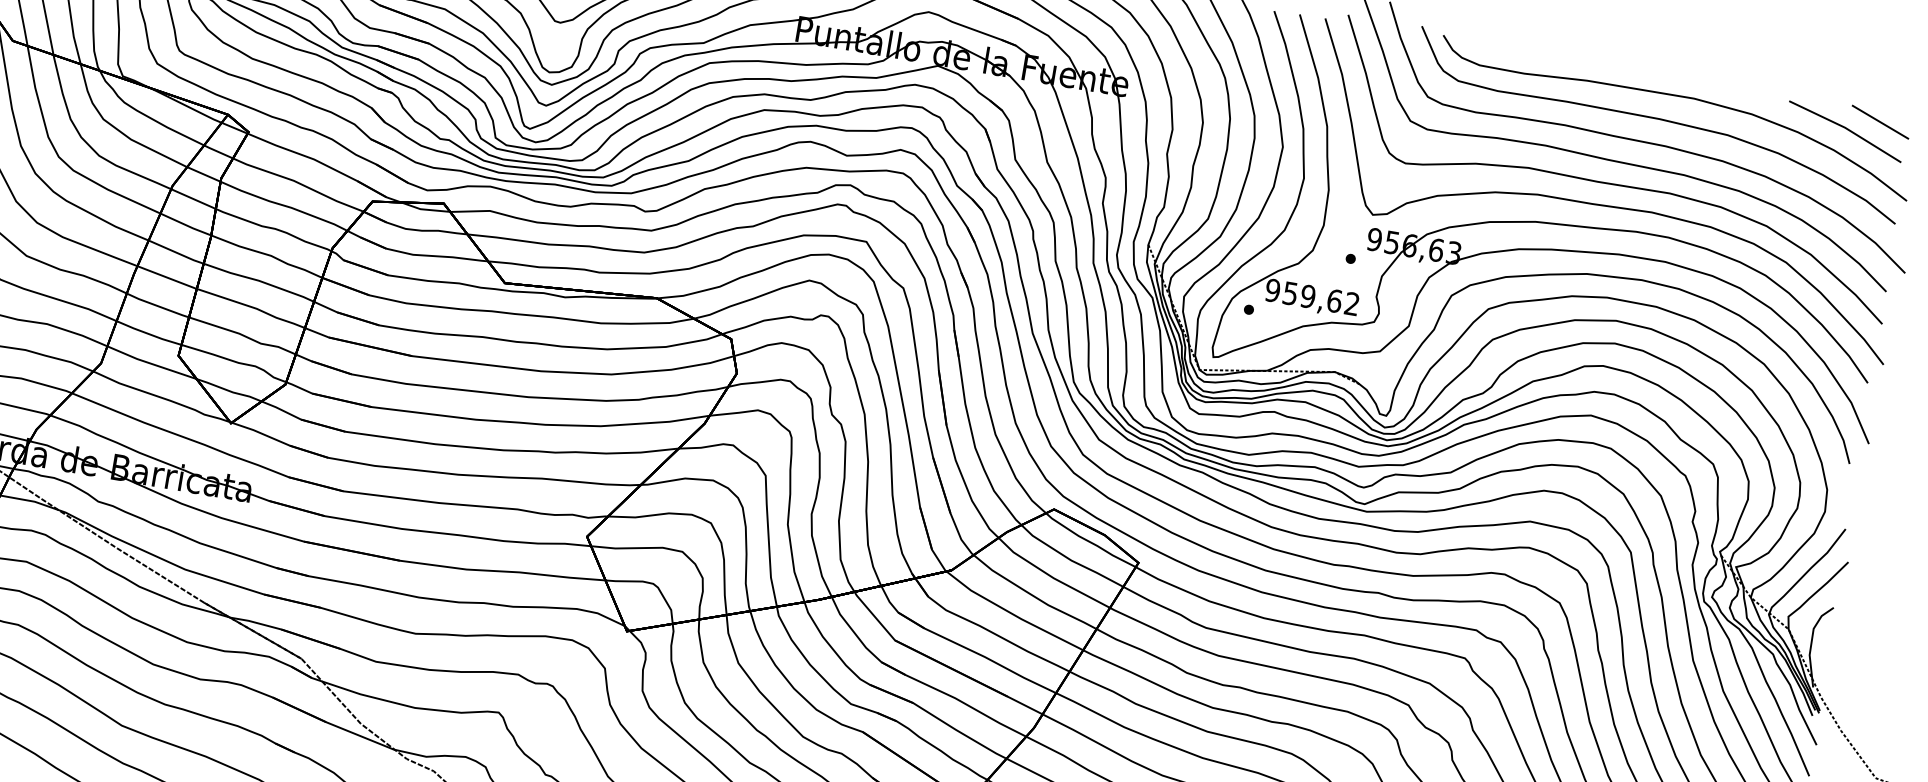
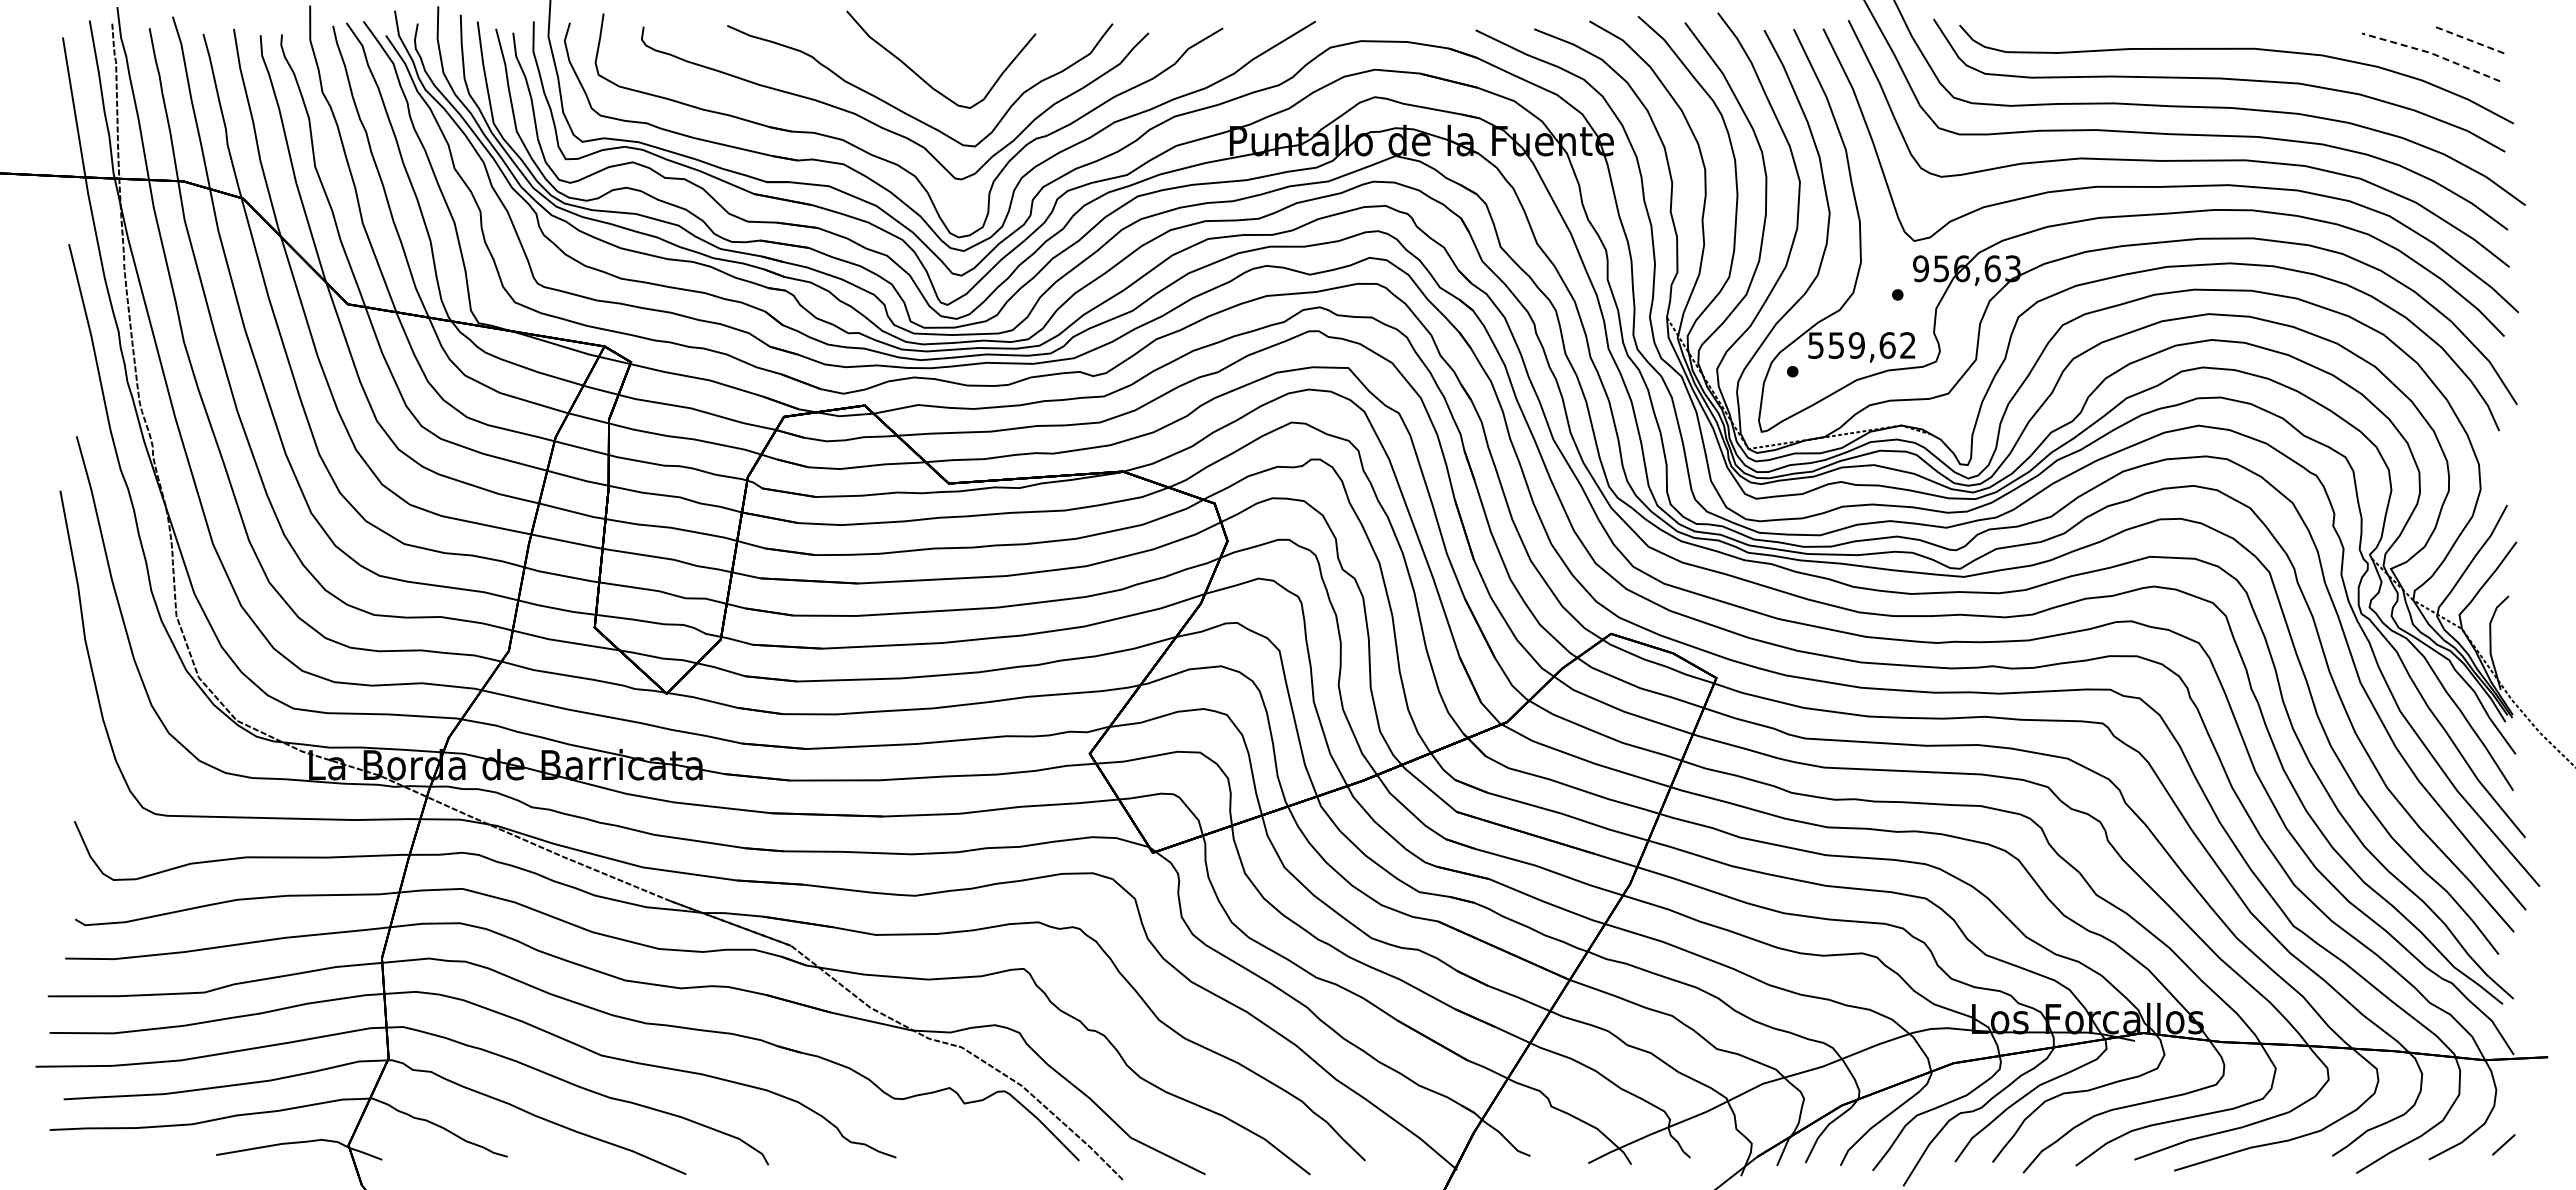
line: (1880, 121) -> (2468, 39), solid -> dashed
line: (1846, 128) -> (2431, 53), solid -> dashed
text: (1272, 290) -> (1815, 345), 959,62 -> 559,62

